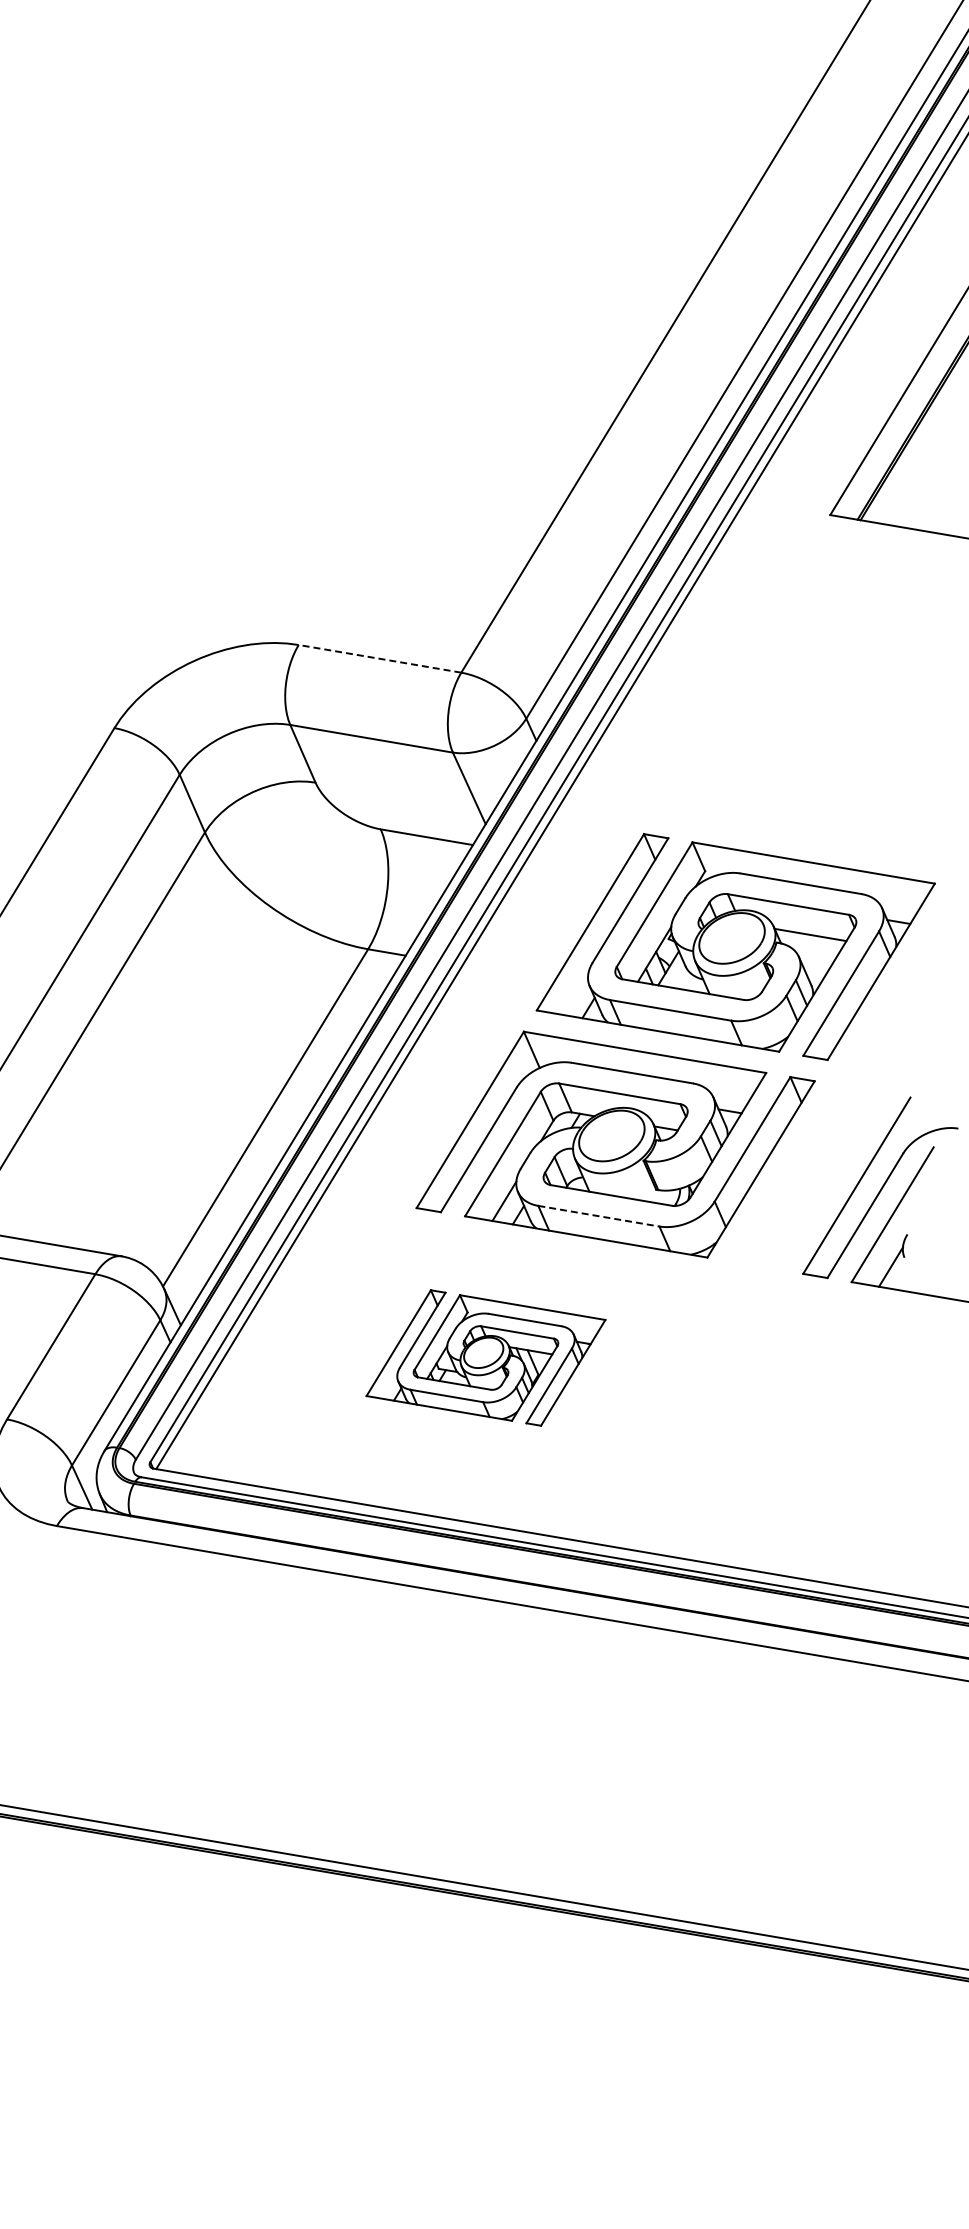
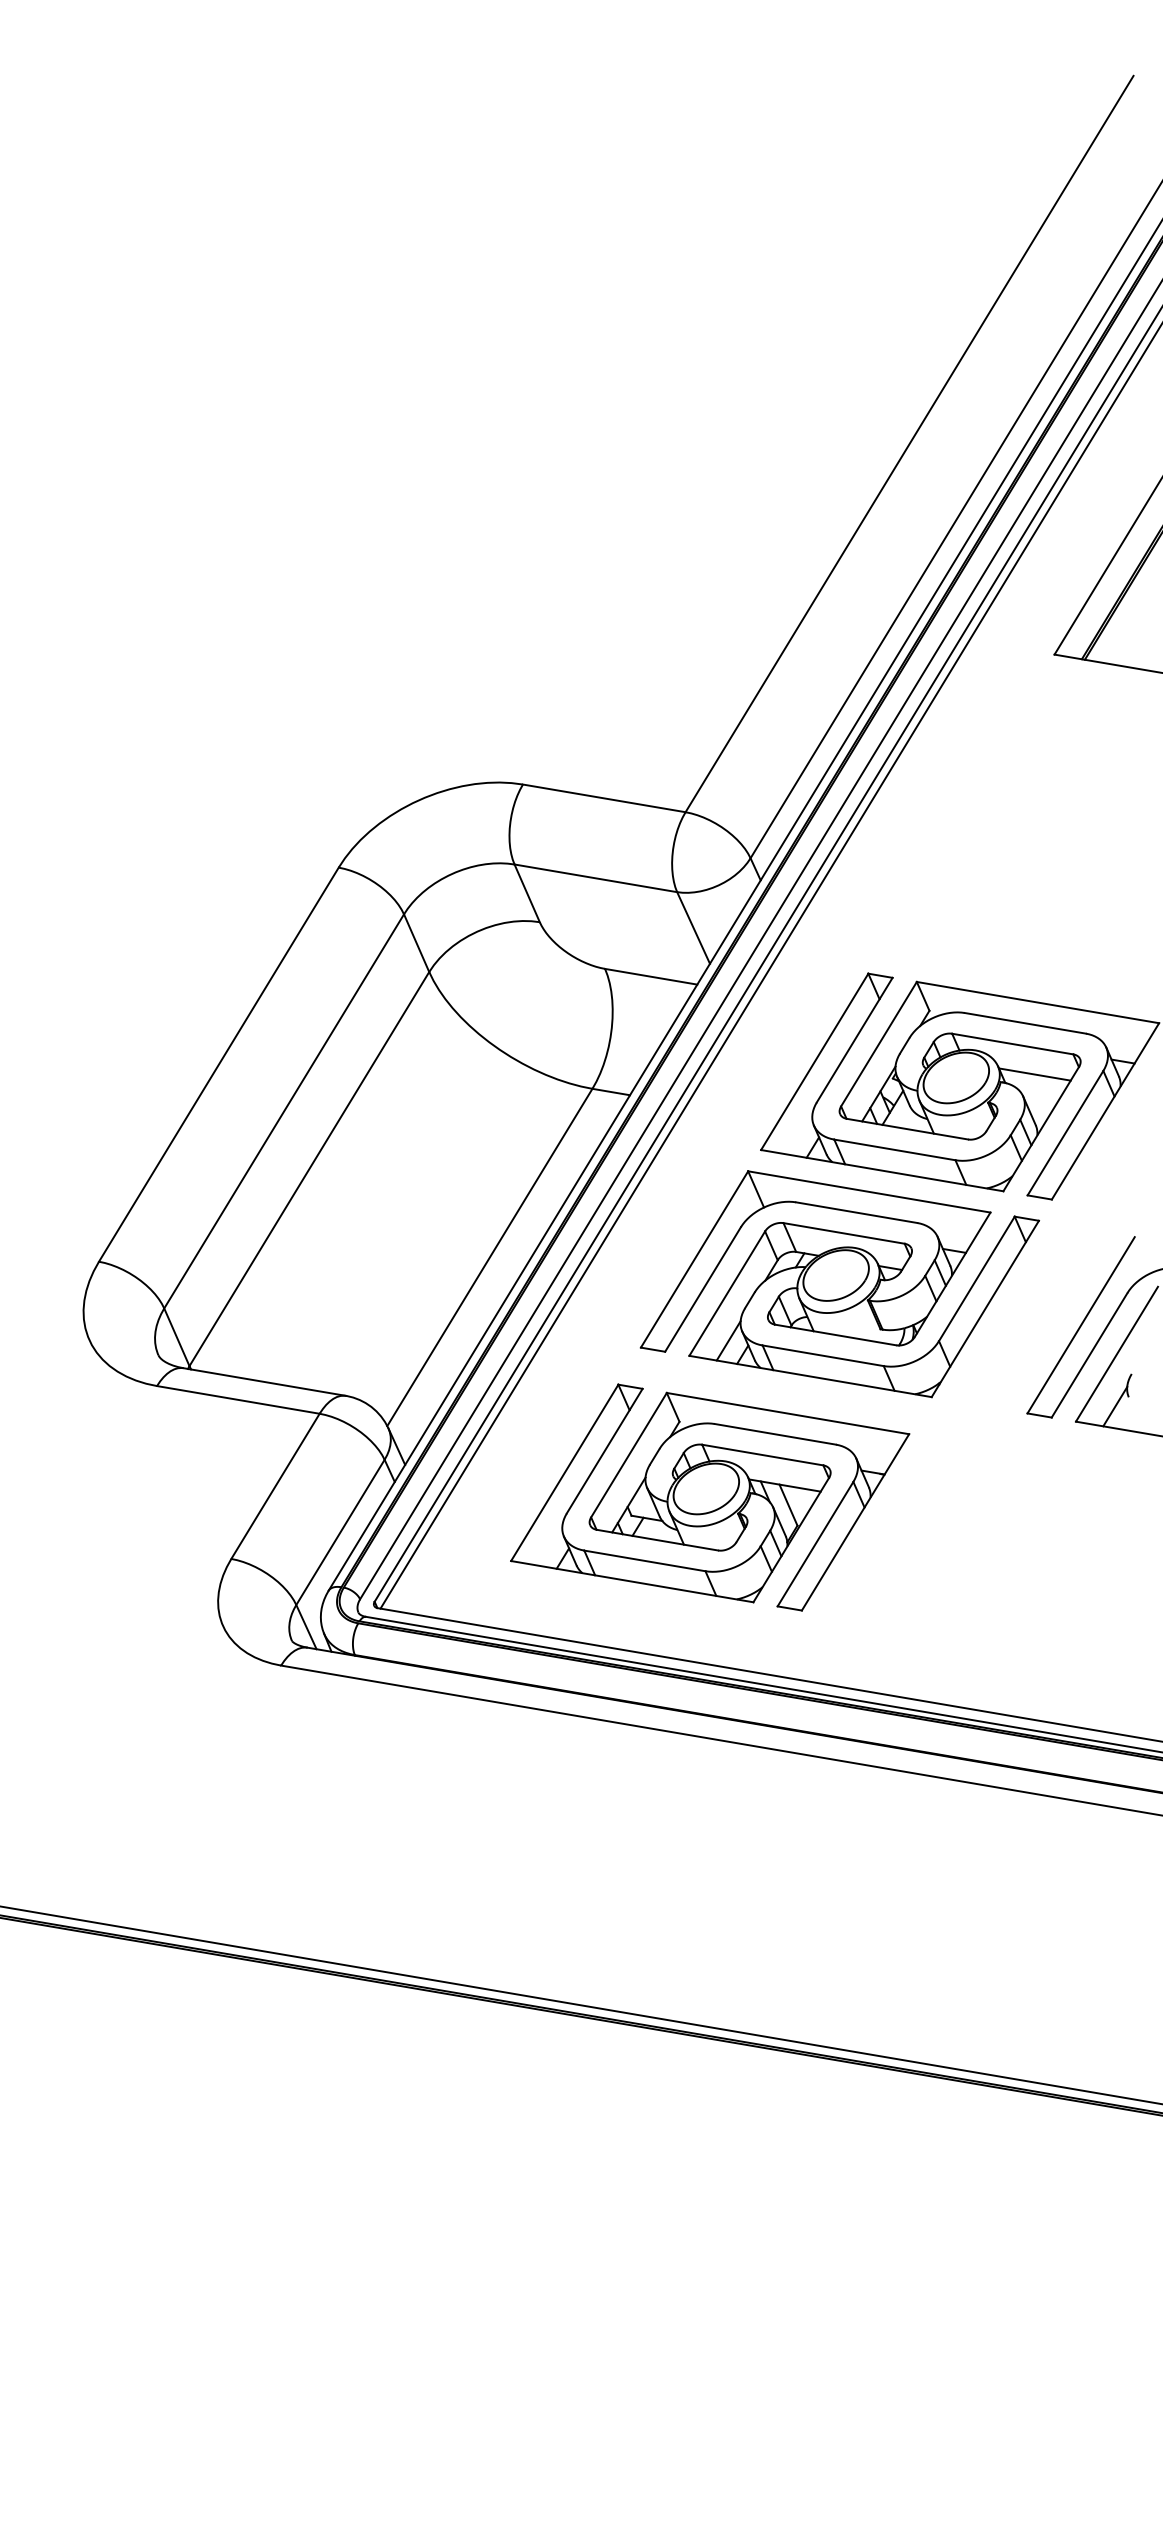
line: (379, 658) -> (603, 798), dashed -> solid
line: (599, 1215) -> (823, 1355), dashed -> solid
part: (486, 1357) -> (710, 1497), size x1.67

